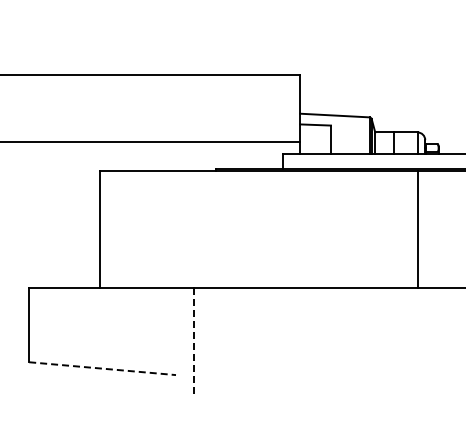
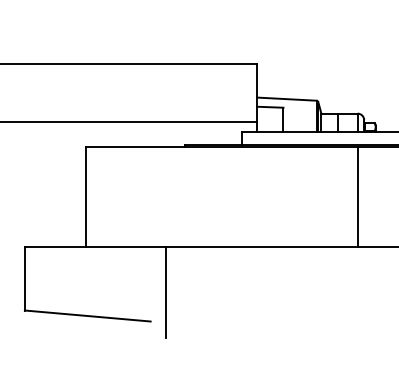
line: (193, 341) -> (165, 292), dashed -> solid
line: (102, 368) -> (87, 315), dashed -> solid

